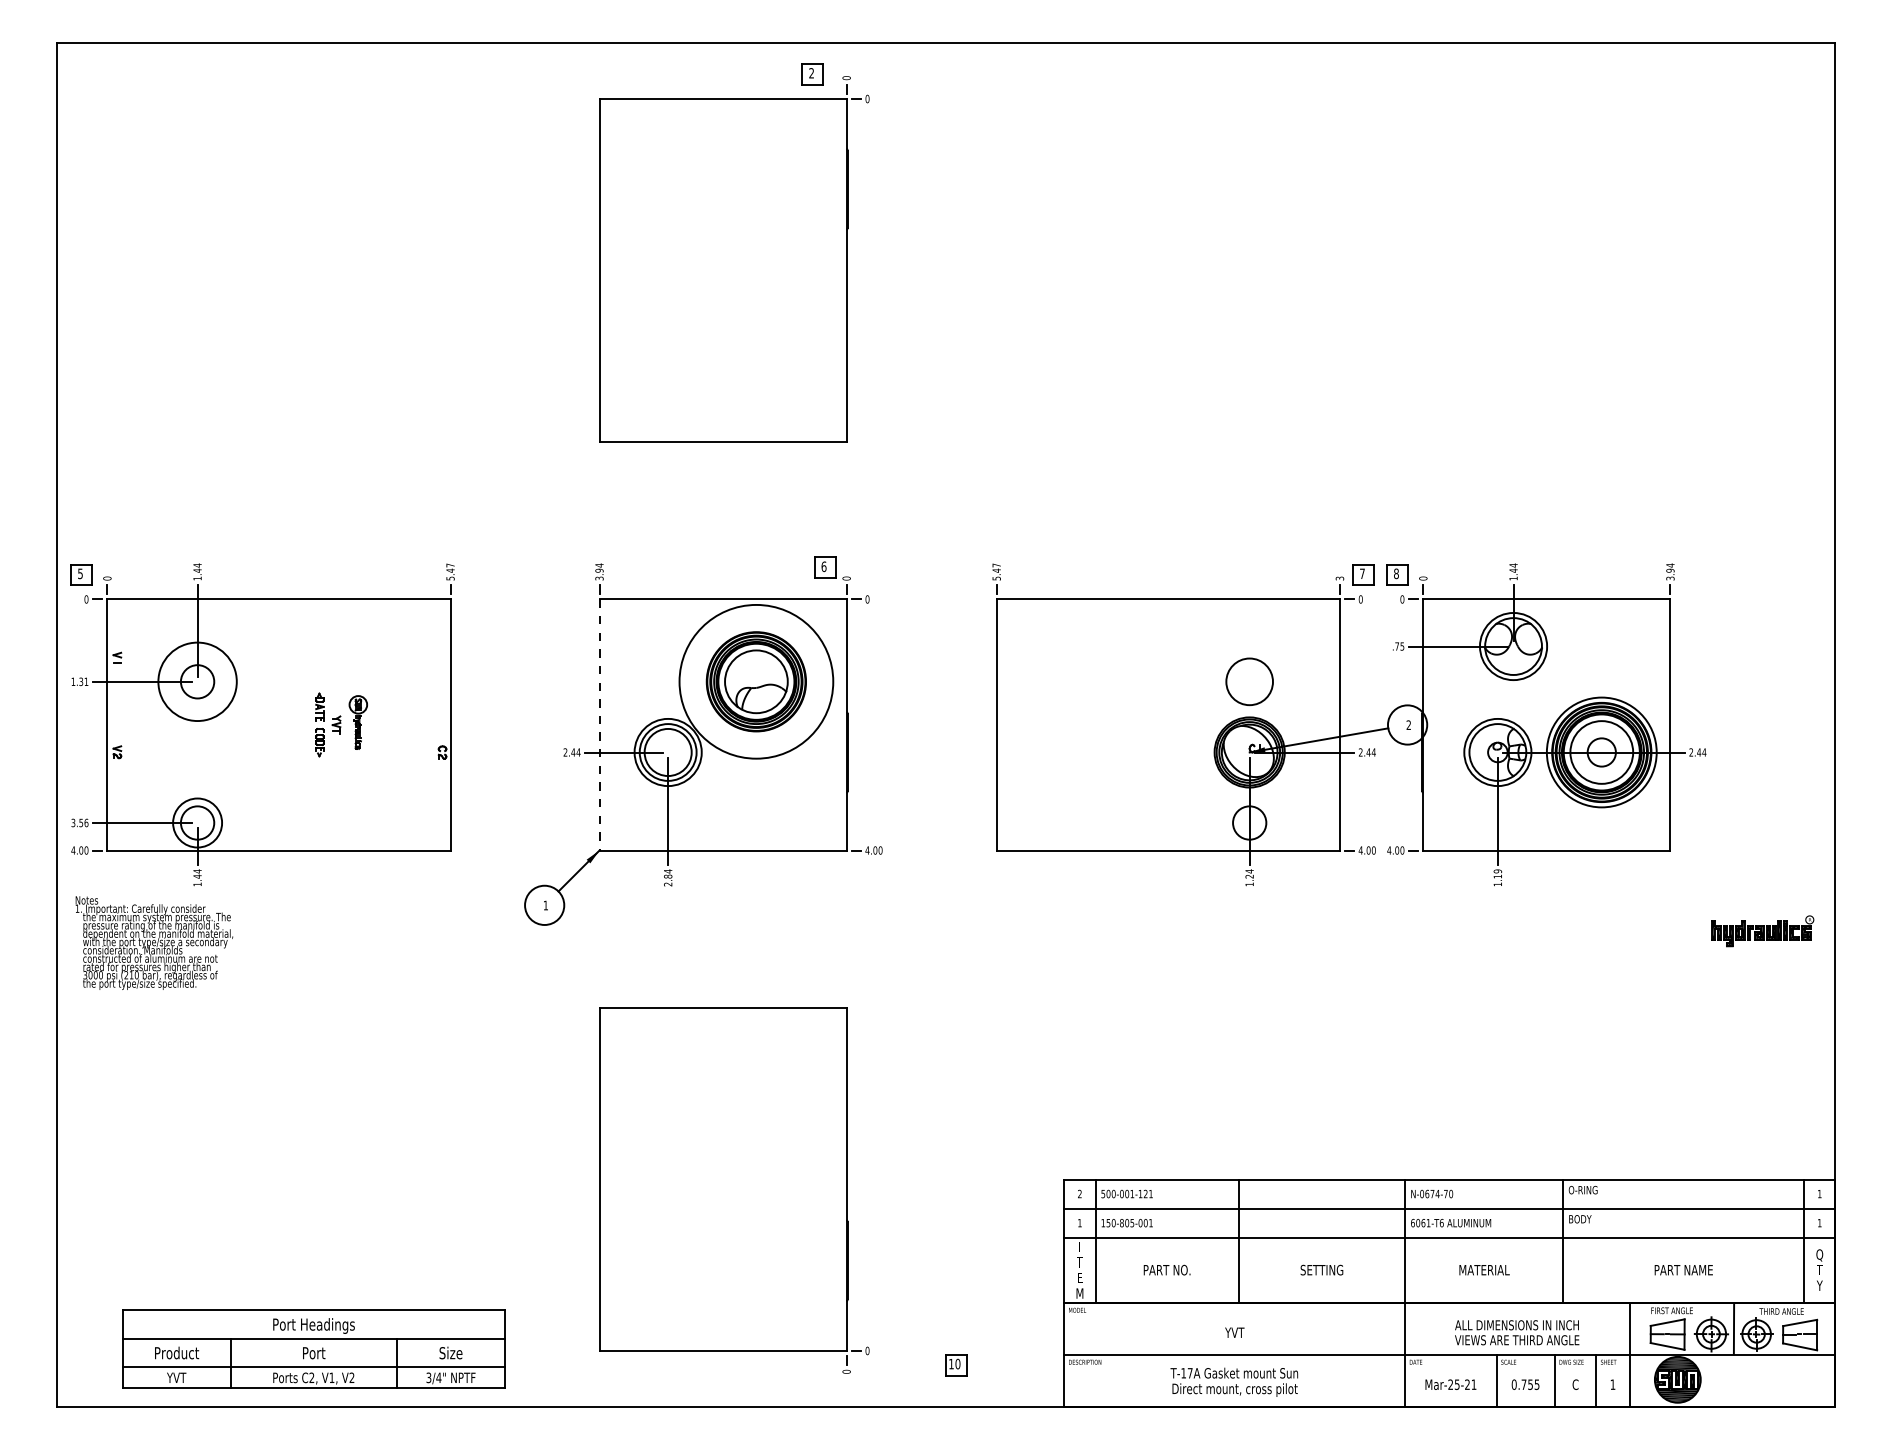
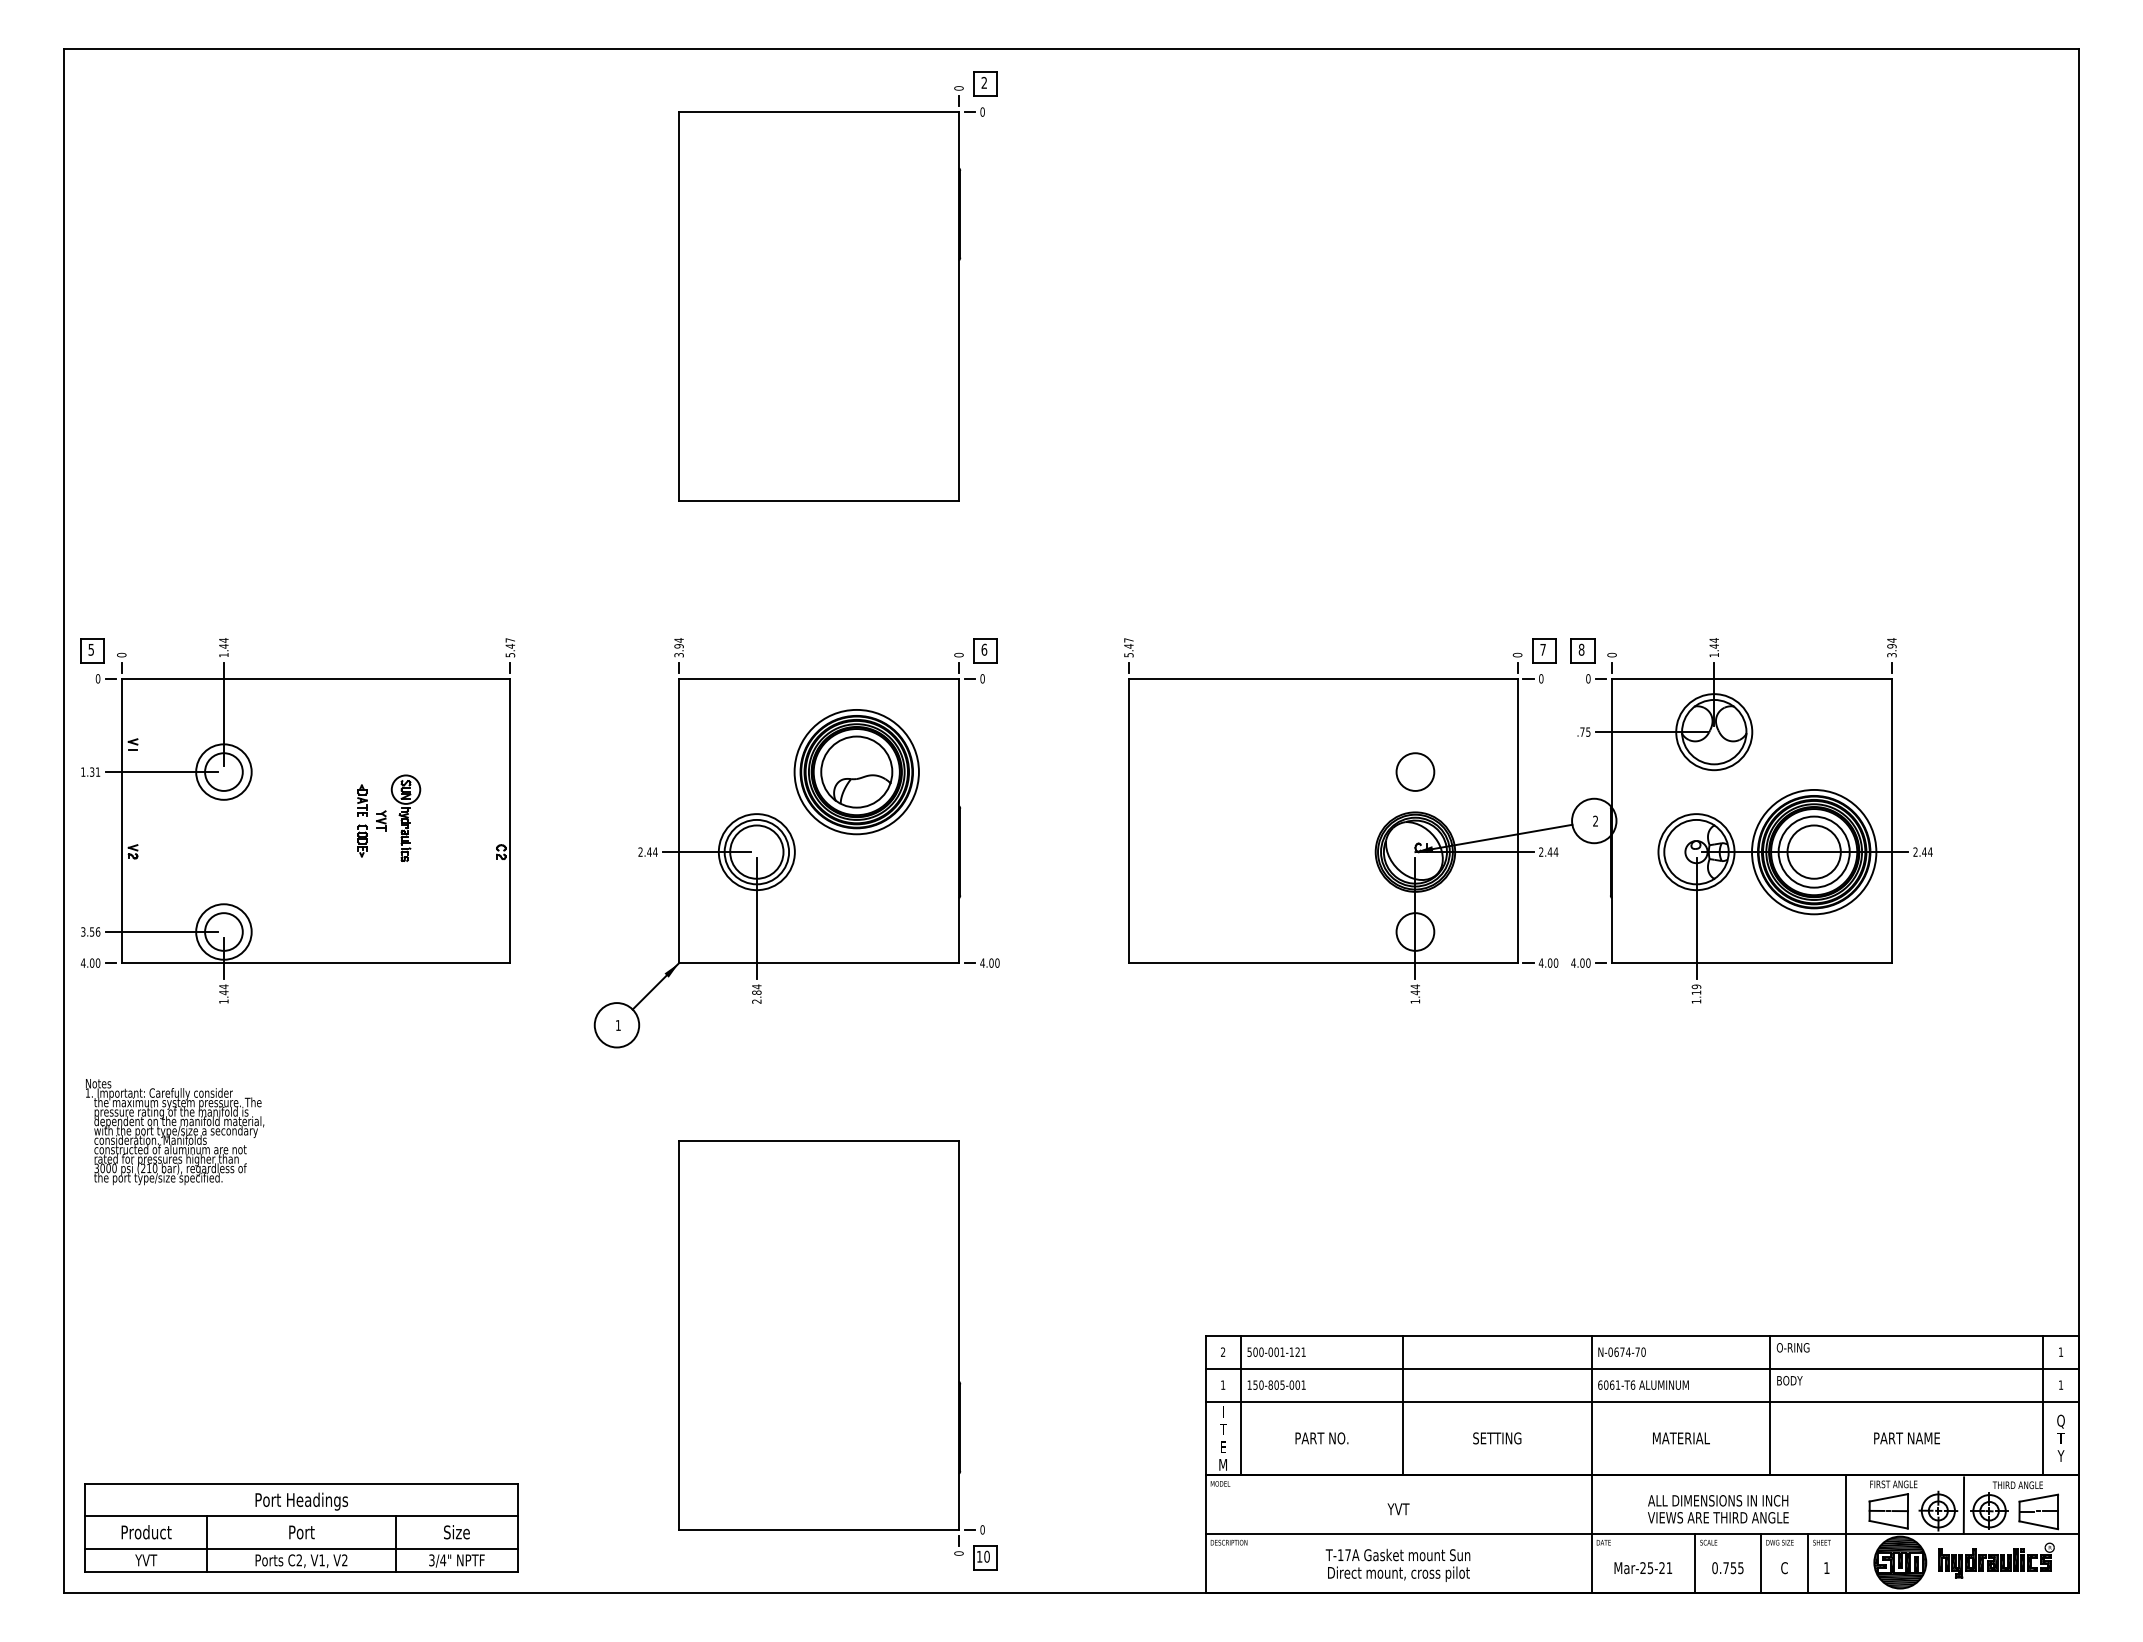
part: (812, 73) -> (985, 83), moved
part: (825, 567) -> (985, 650), moved
text: (1339, 577) -> (1517, 654), 3 -> 0
circle: (197, 681) -> (223, 771), size x0.62
circle: (756, 681) -> (856, 771), size x0.71
circle: (1249, 681) -> (1415, 771), size x0.71
part: (357, 721) -> (405, 817), size x1.43
line: (599, 725) -> (679, 821), dashed -> solid
circle: (1601, 751) -> (1813, 851), size x1.67
text: (1249, 876) -> (1415, 992), 1.24 -> 1.44
part: (1762, 931) -> (1996, 1560), moved
text: (154, 943) -> (175, 1132), moved
part: (313, 1348) -> (301, 1527), moved
part: (956, 1364) -> (985, 1557), moved

